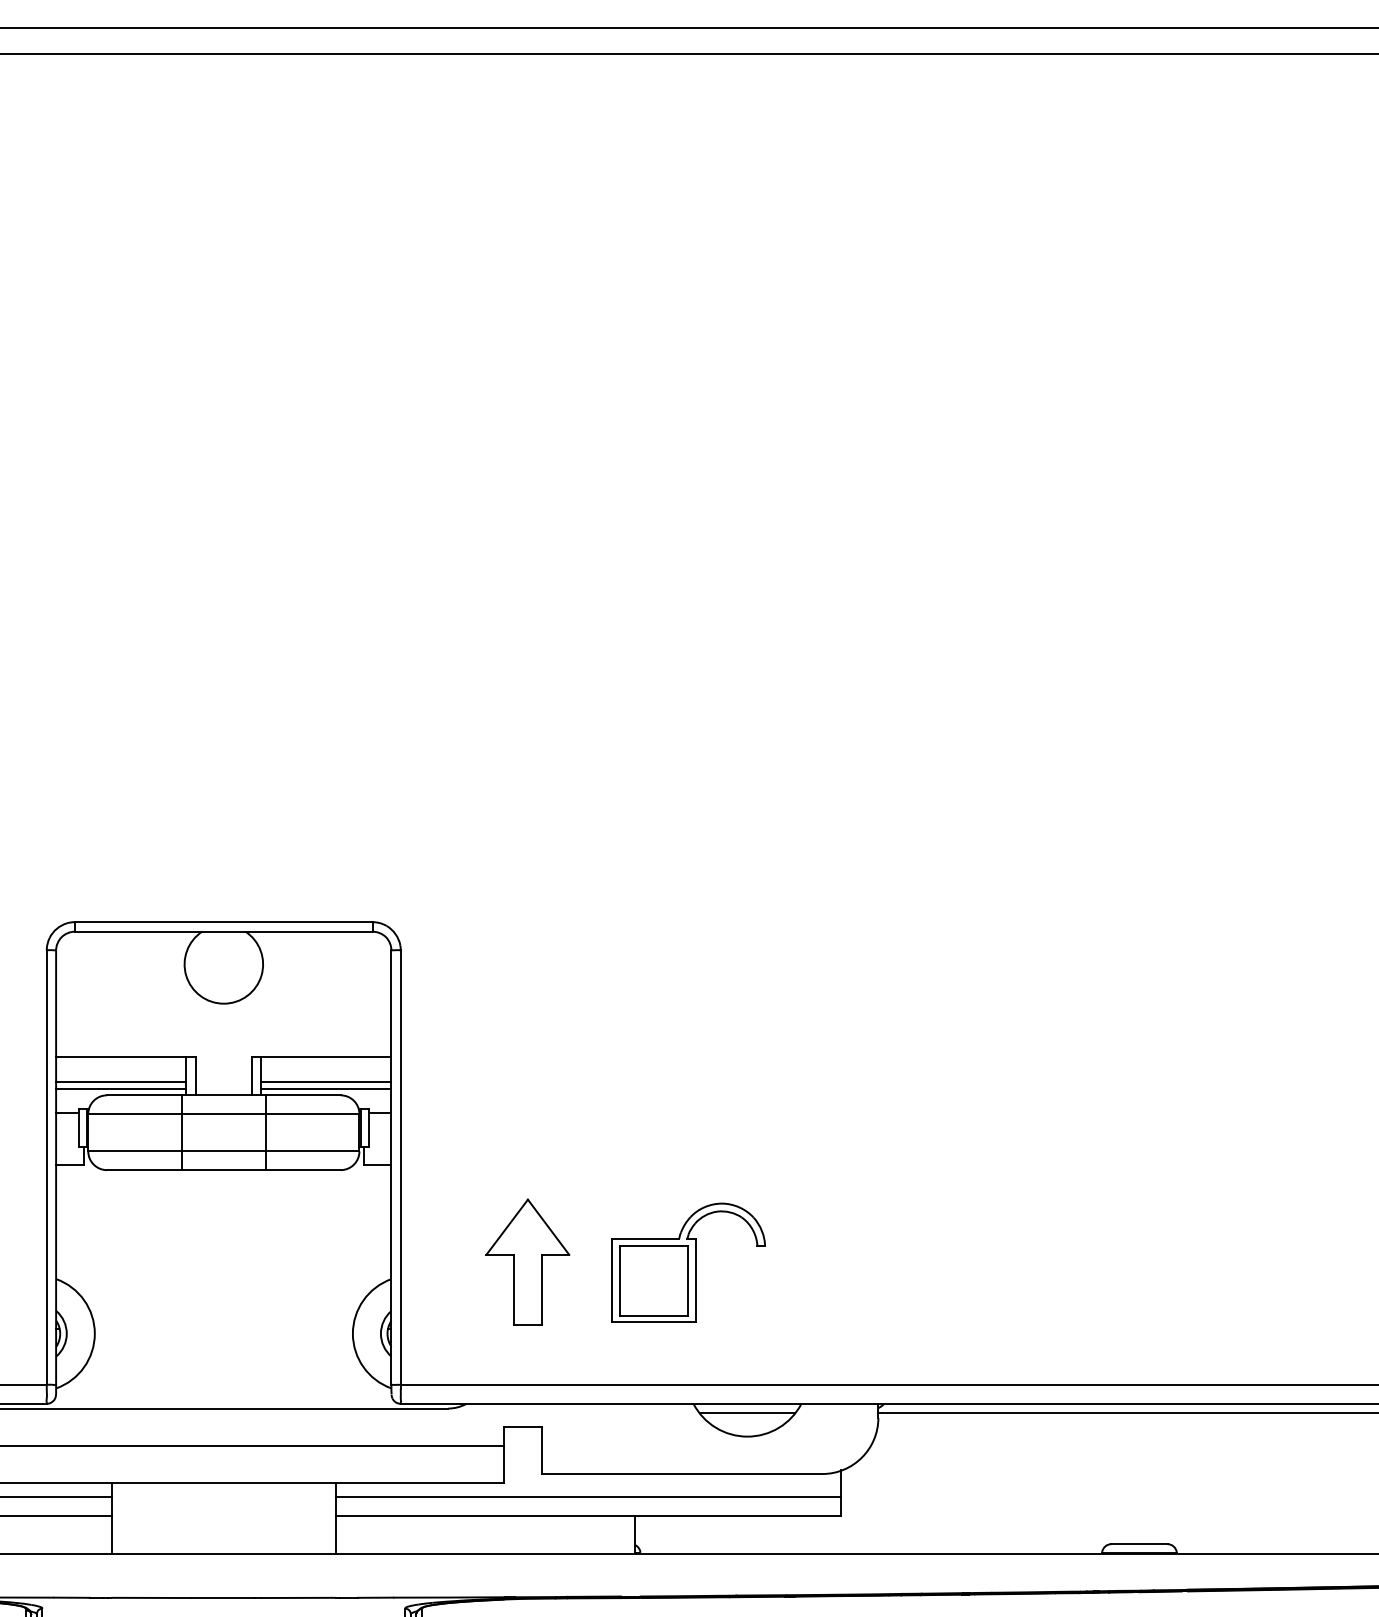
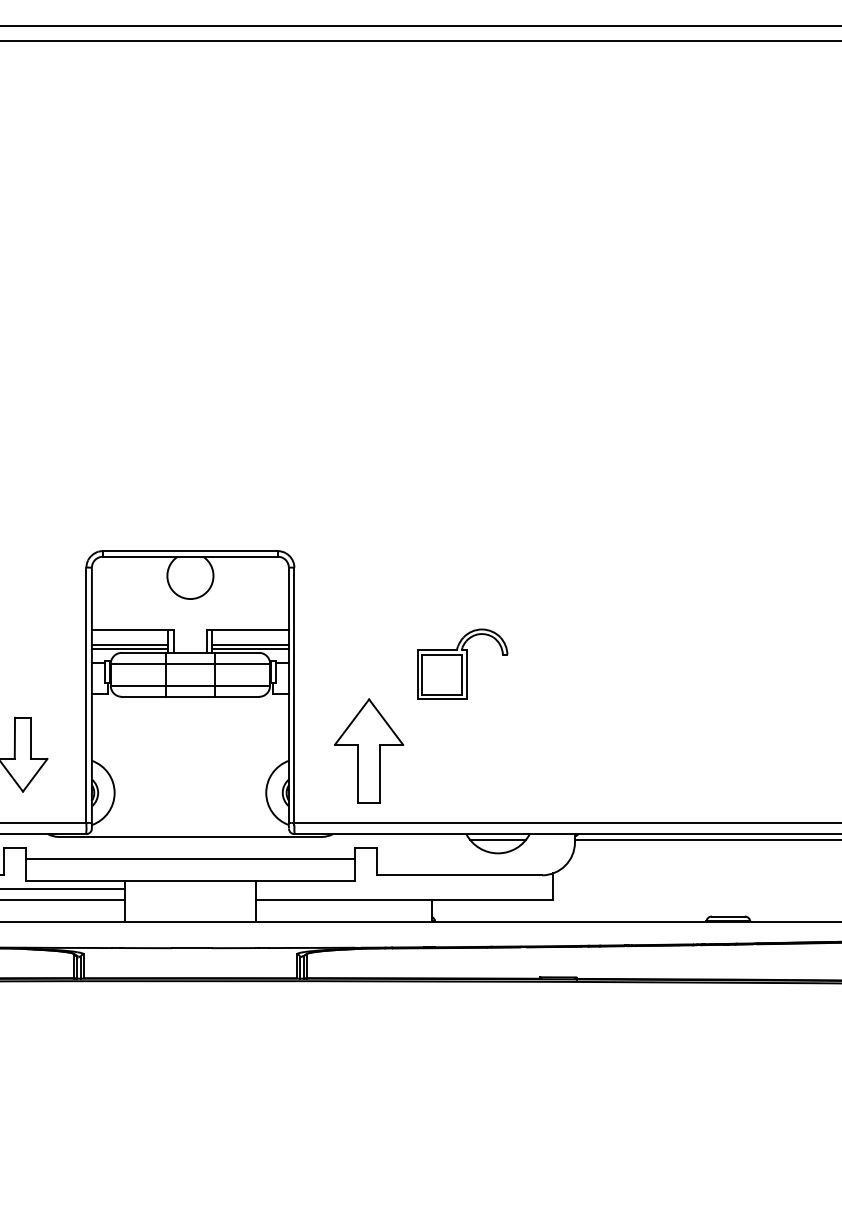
part: (526, 1261) -> (368, 750), size x1.4
part: (688, 1261) -> (462, 663), moved
line: (588, 1498) -> (404, 889), removed

